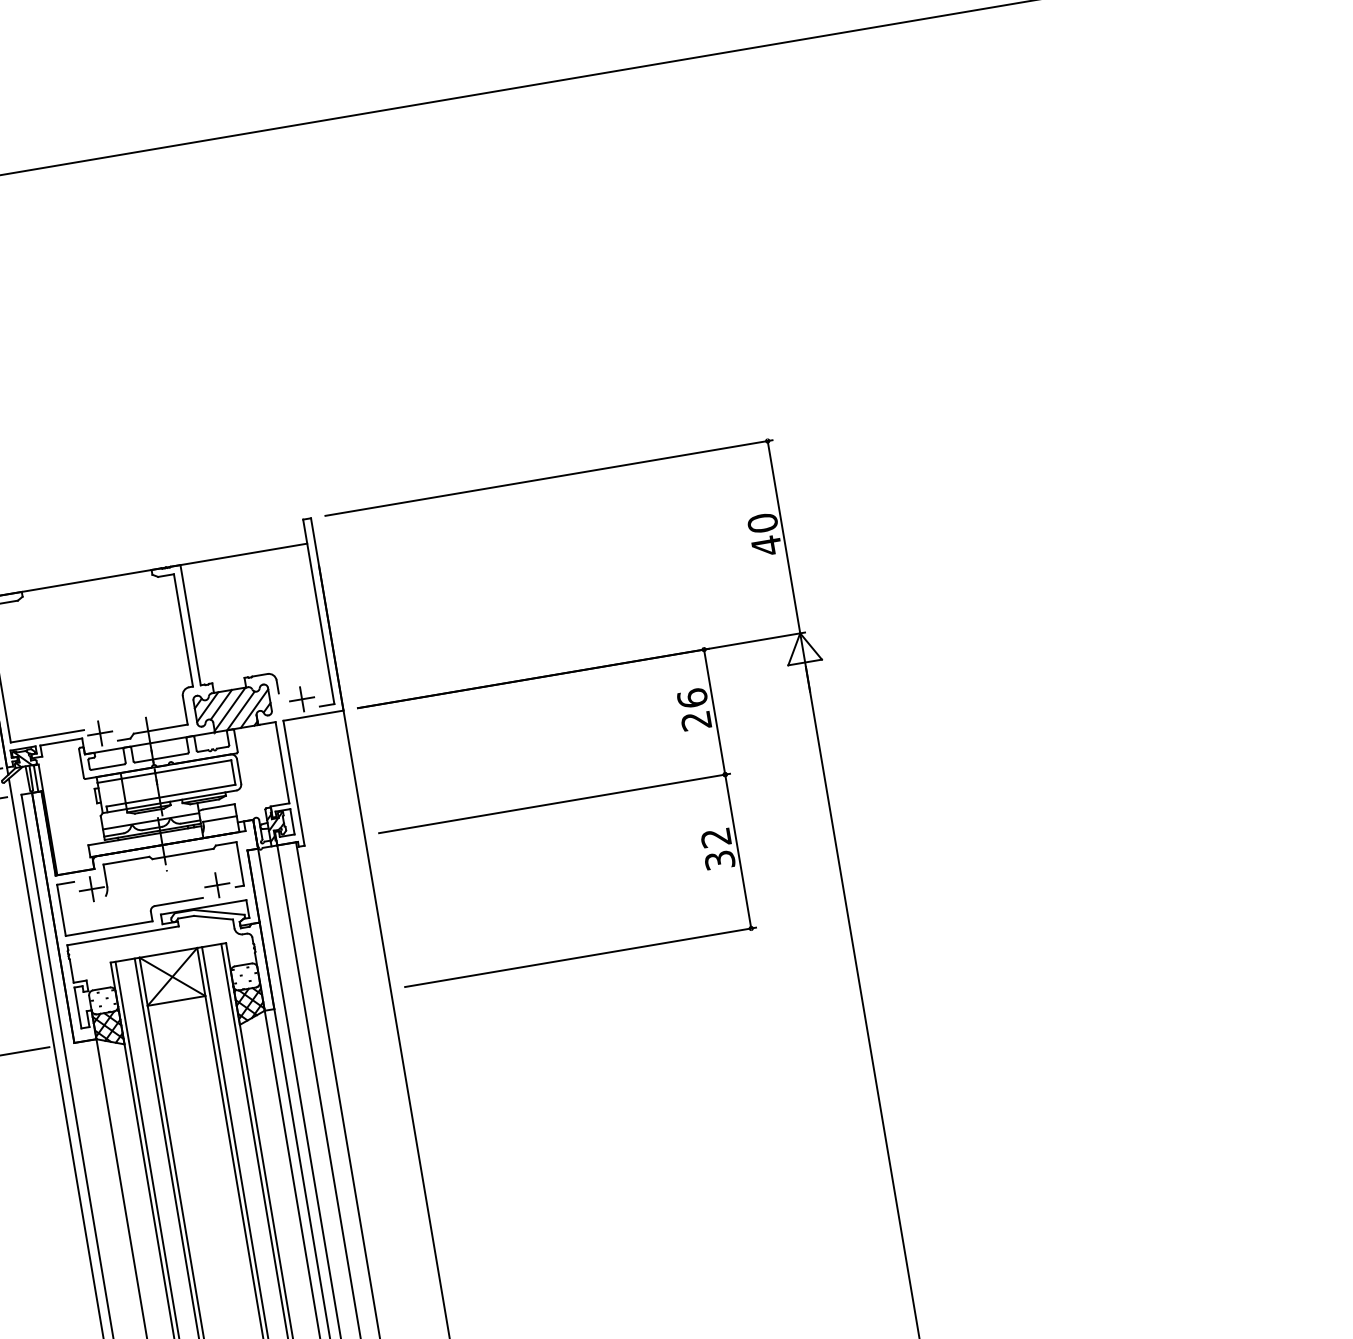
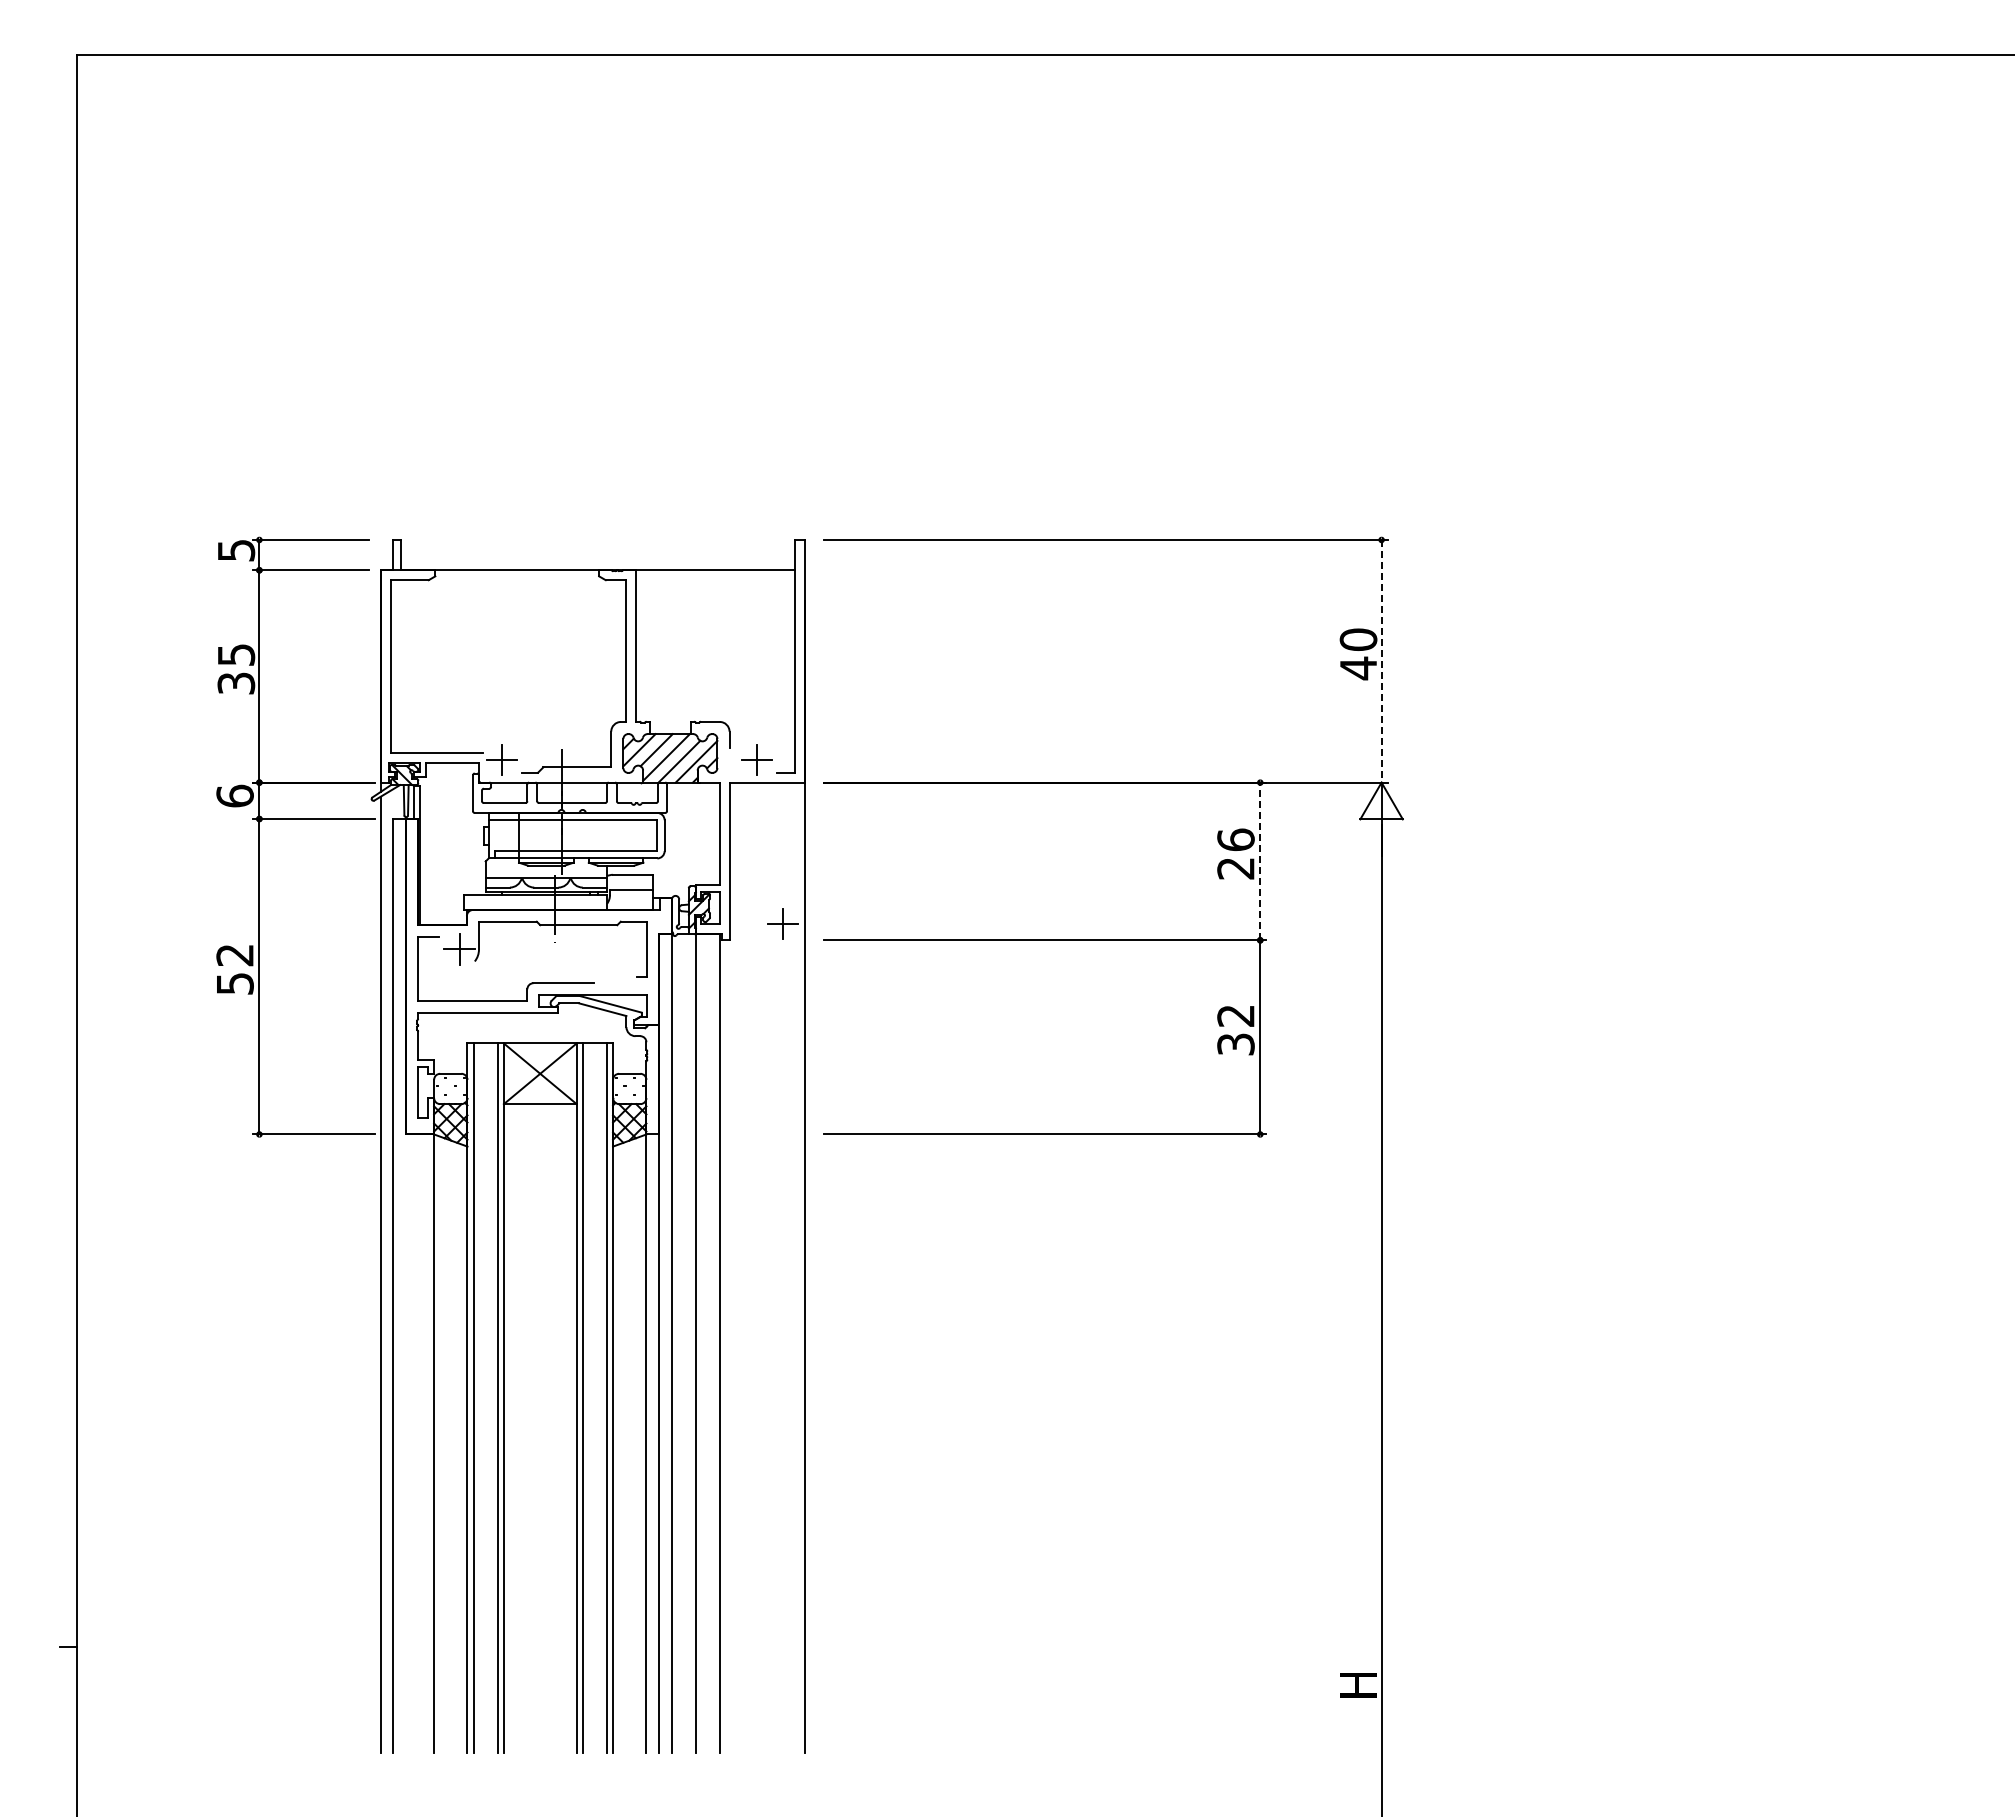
line: (783, 537) -> (1381, 661), solid -> dashed
line: (714, 712) -> (1260, 861), solid -> dashed
part: (216, 885) -> (782, 923), moved

